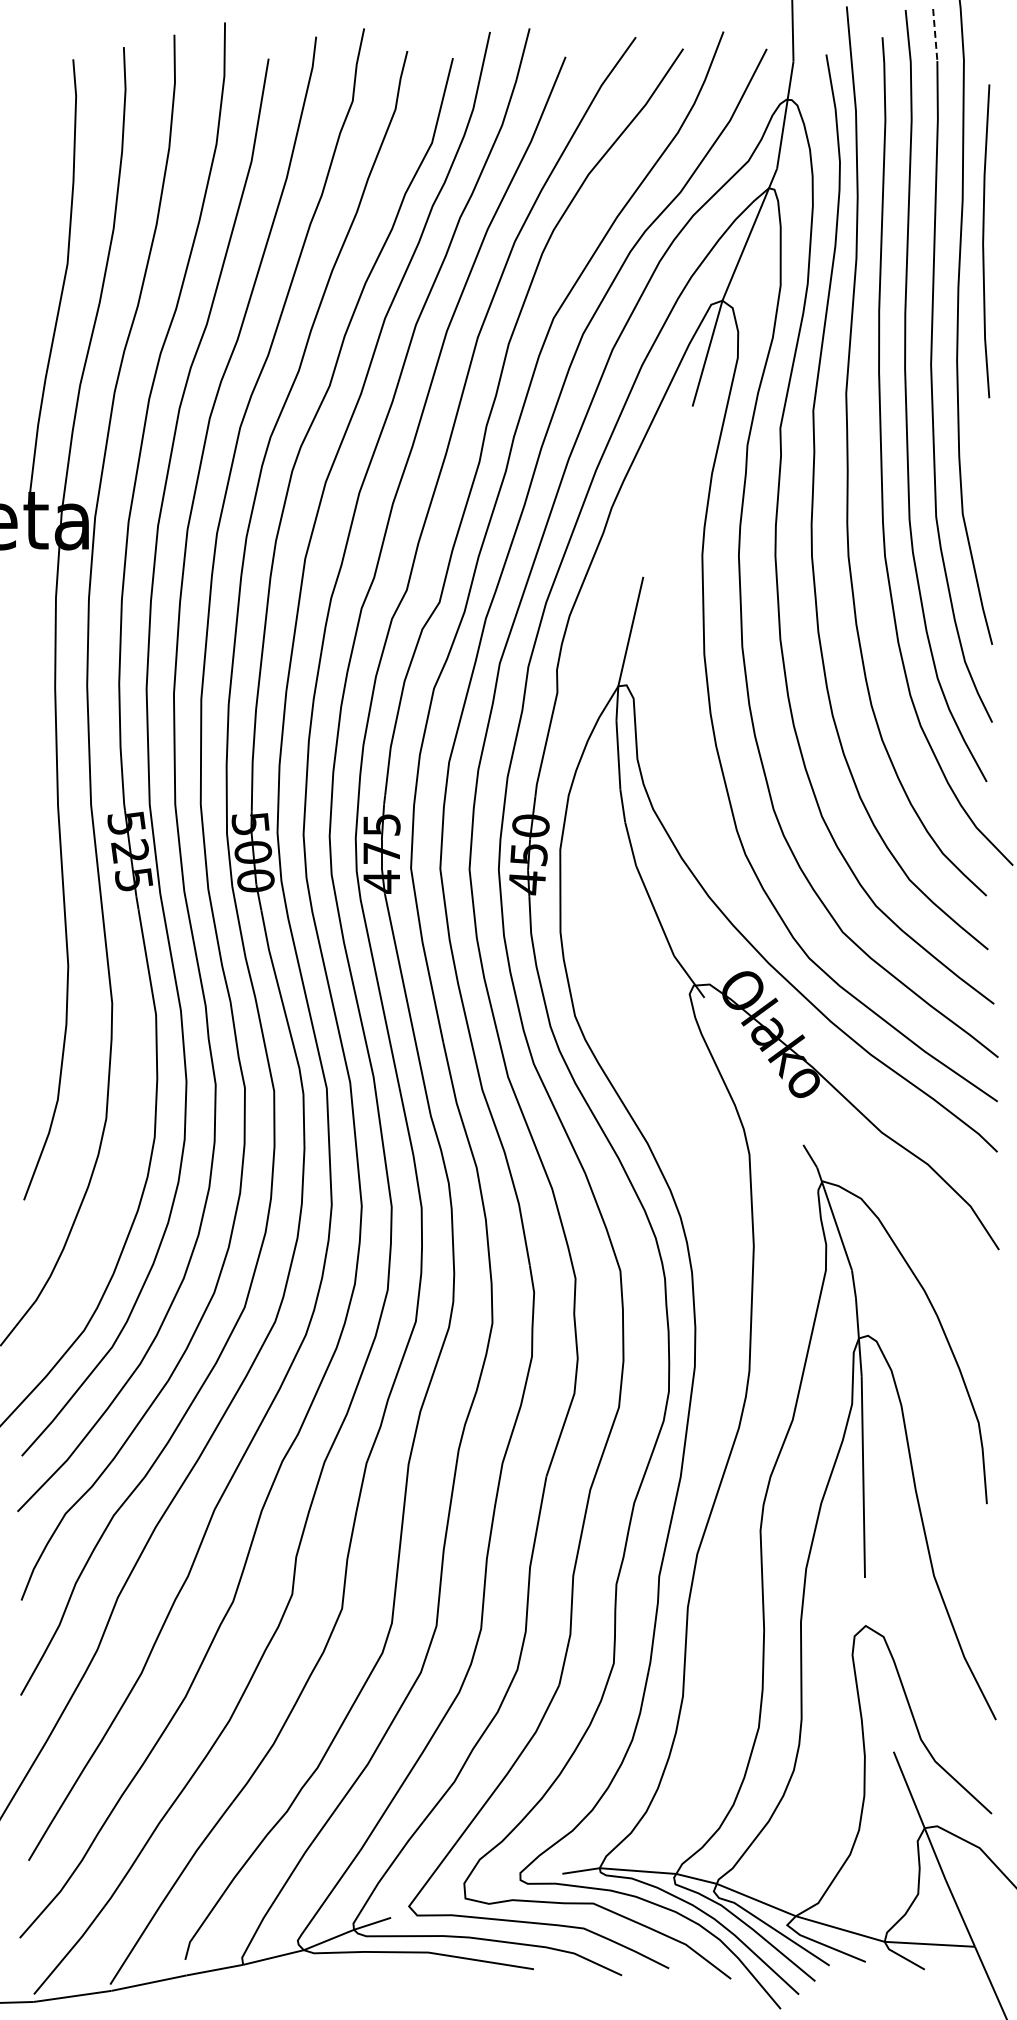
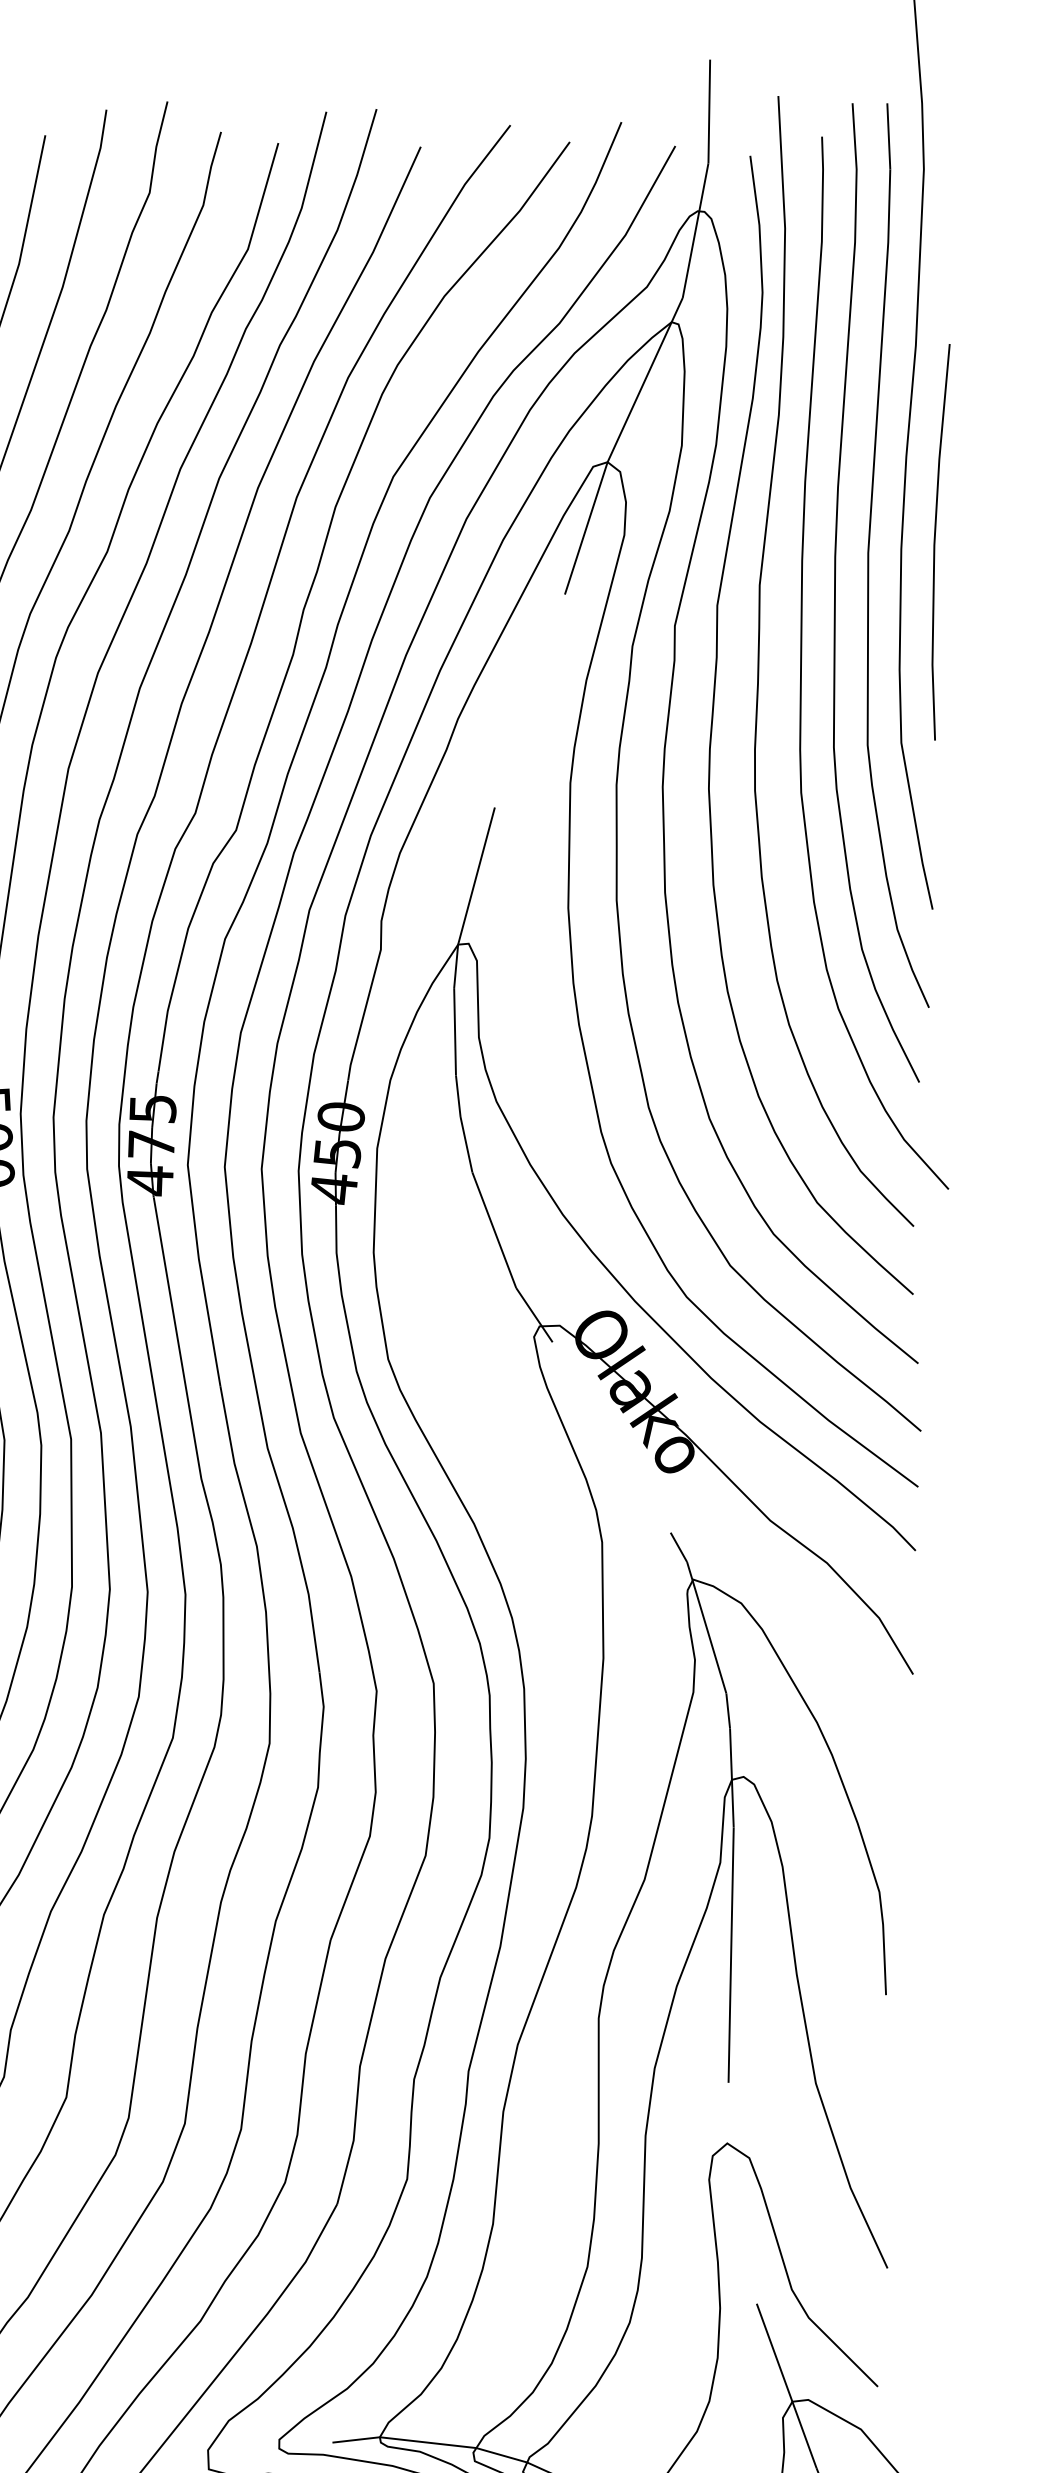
line: (935, 35) -> (889, 136), dashed -> solid
line: (984, 241) -> (936, 542), moved

